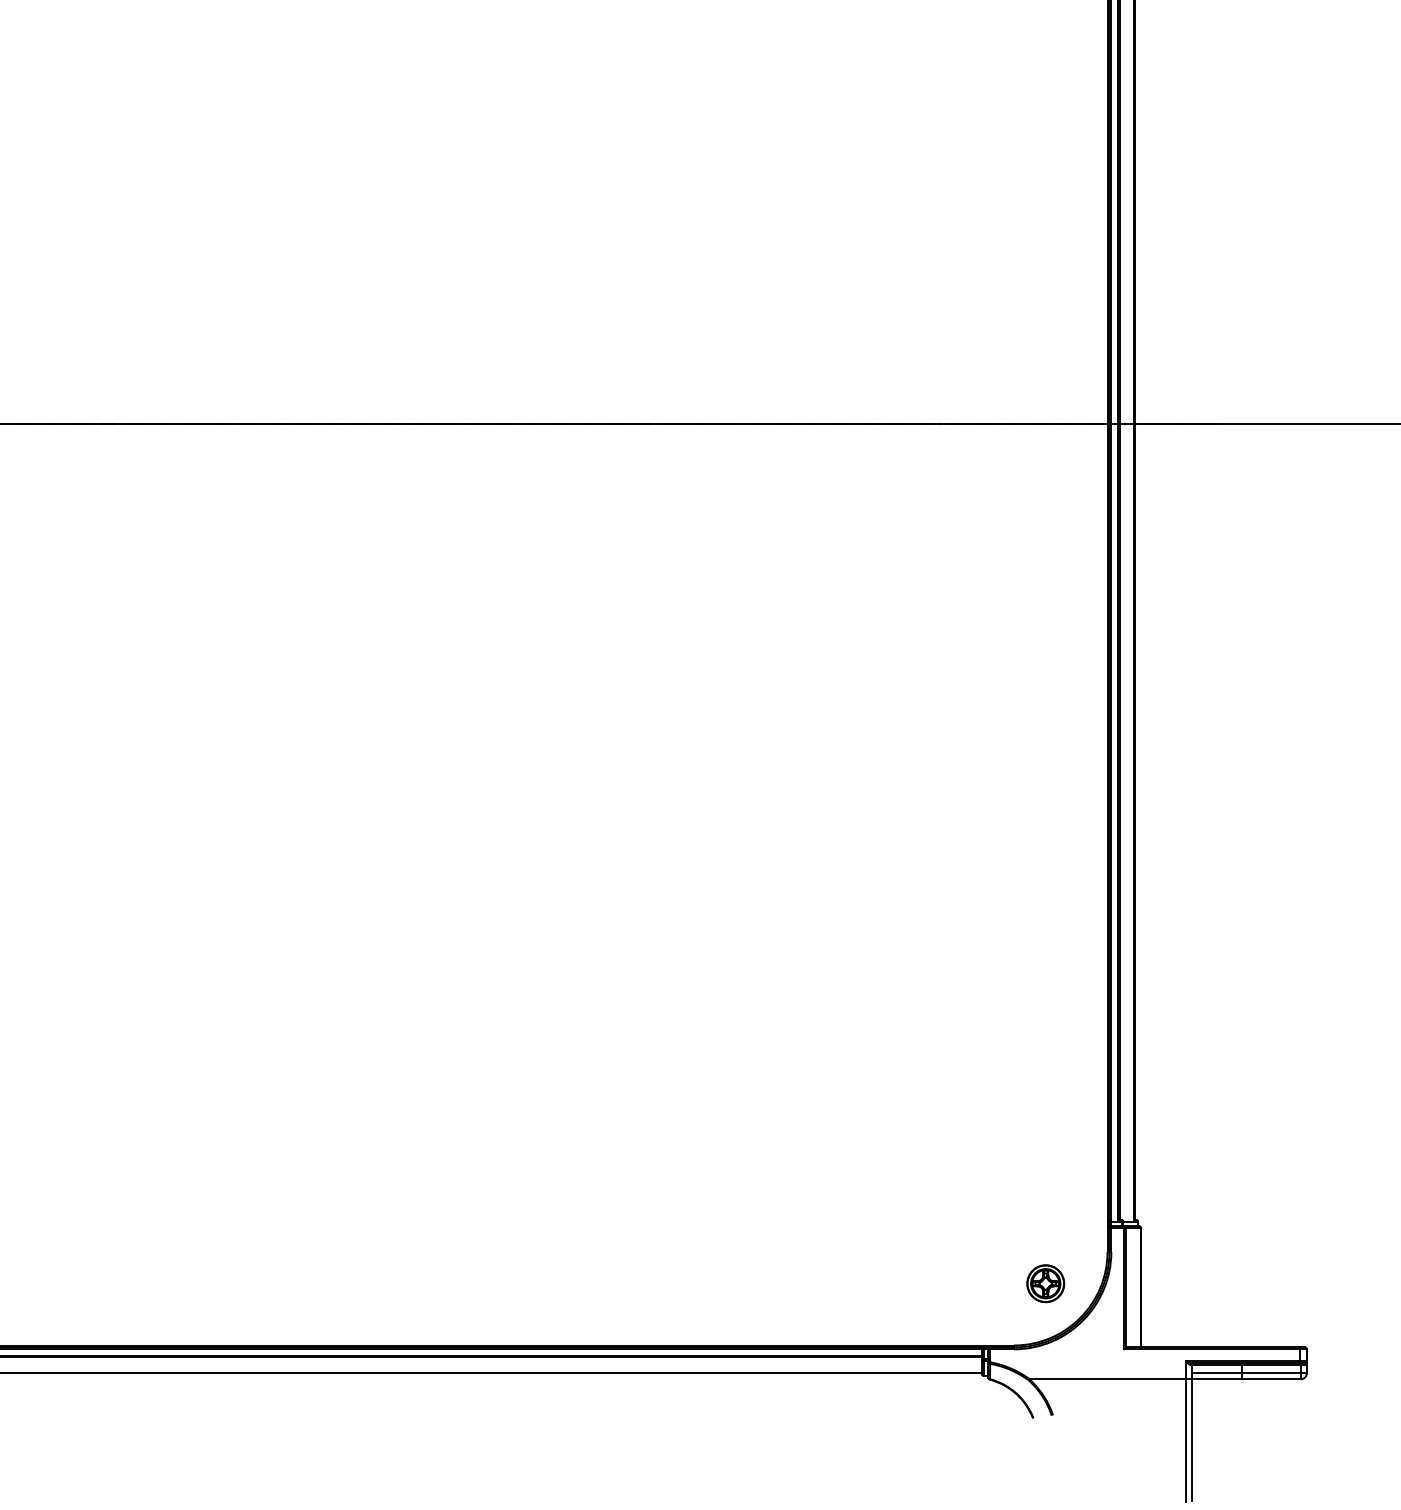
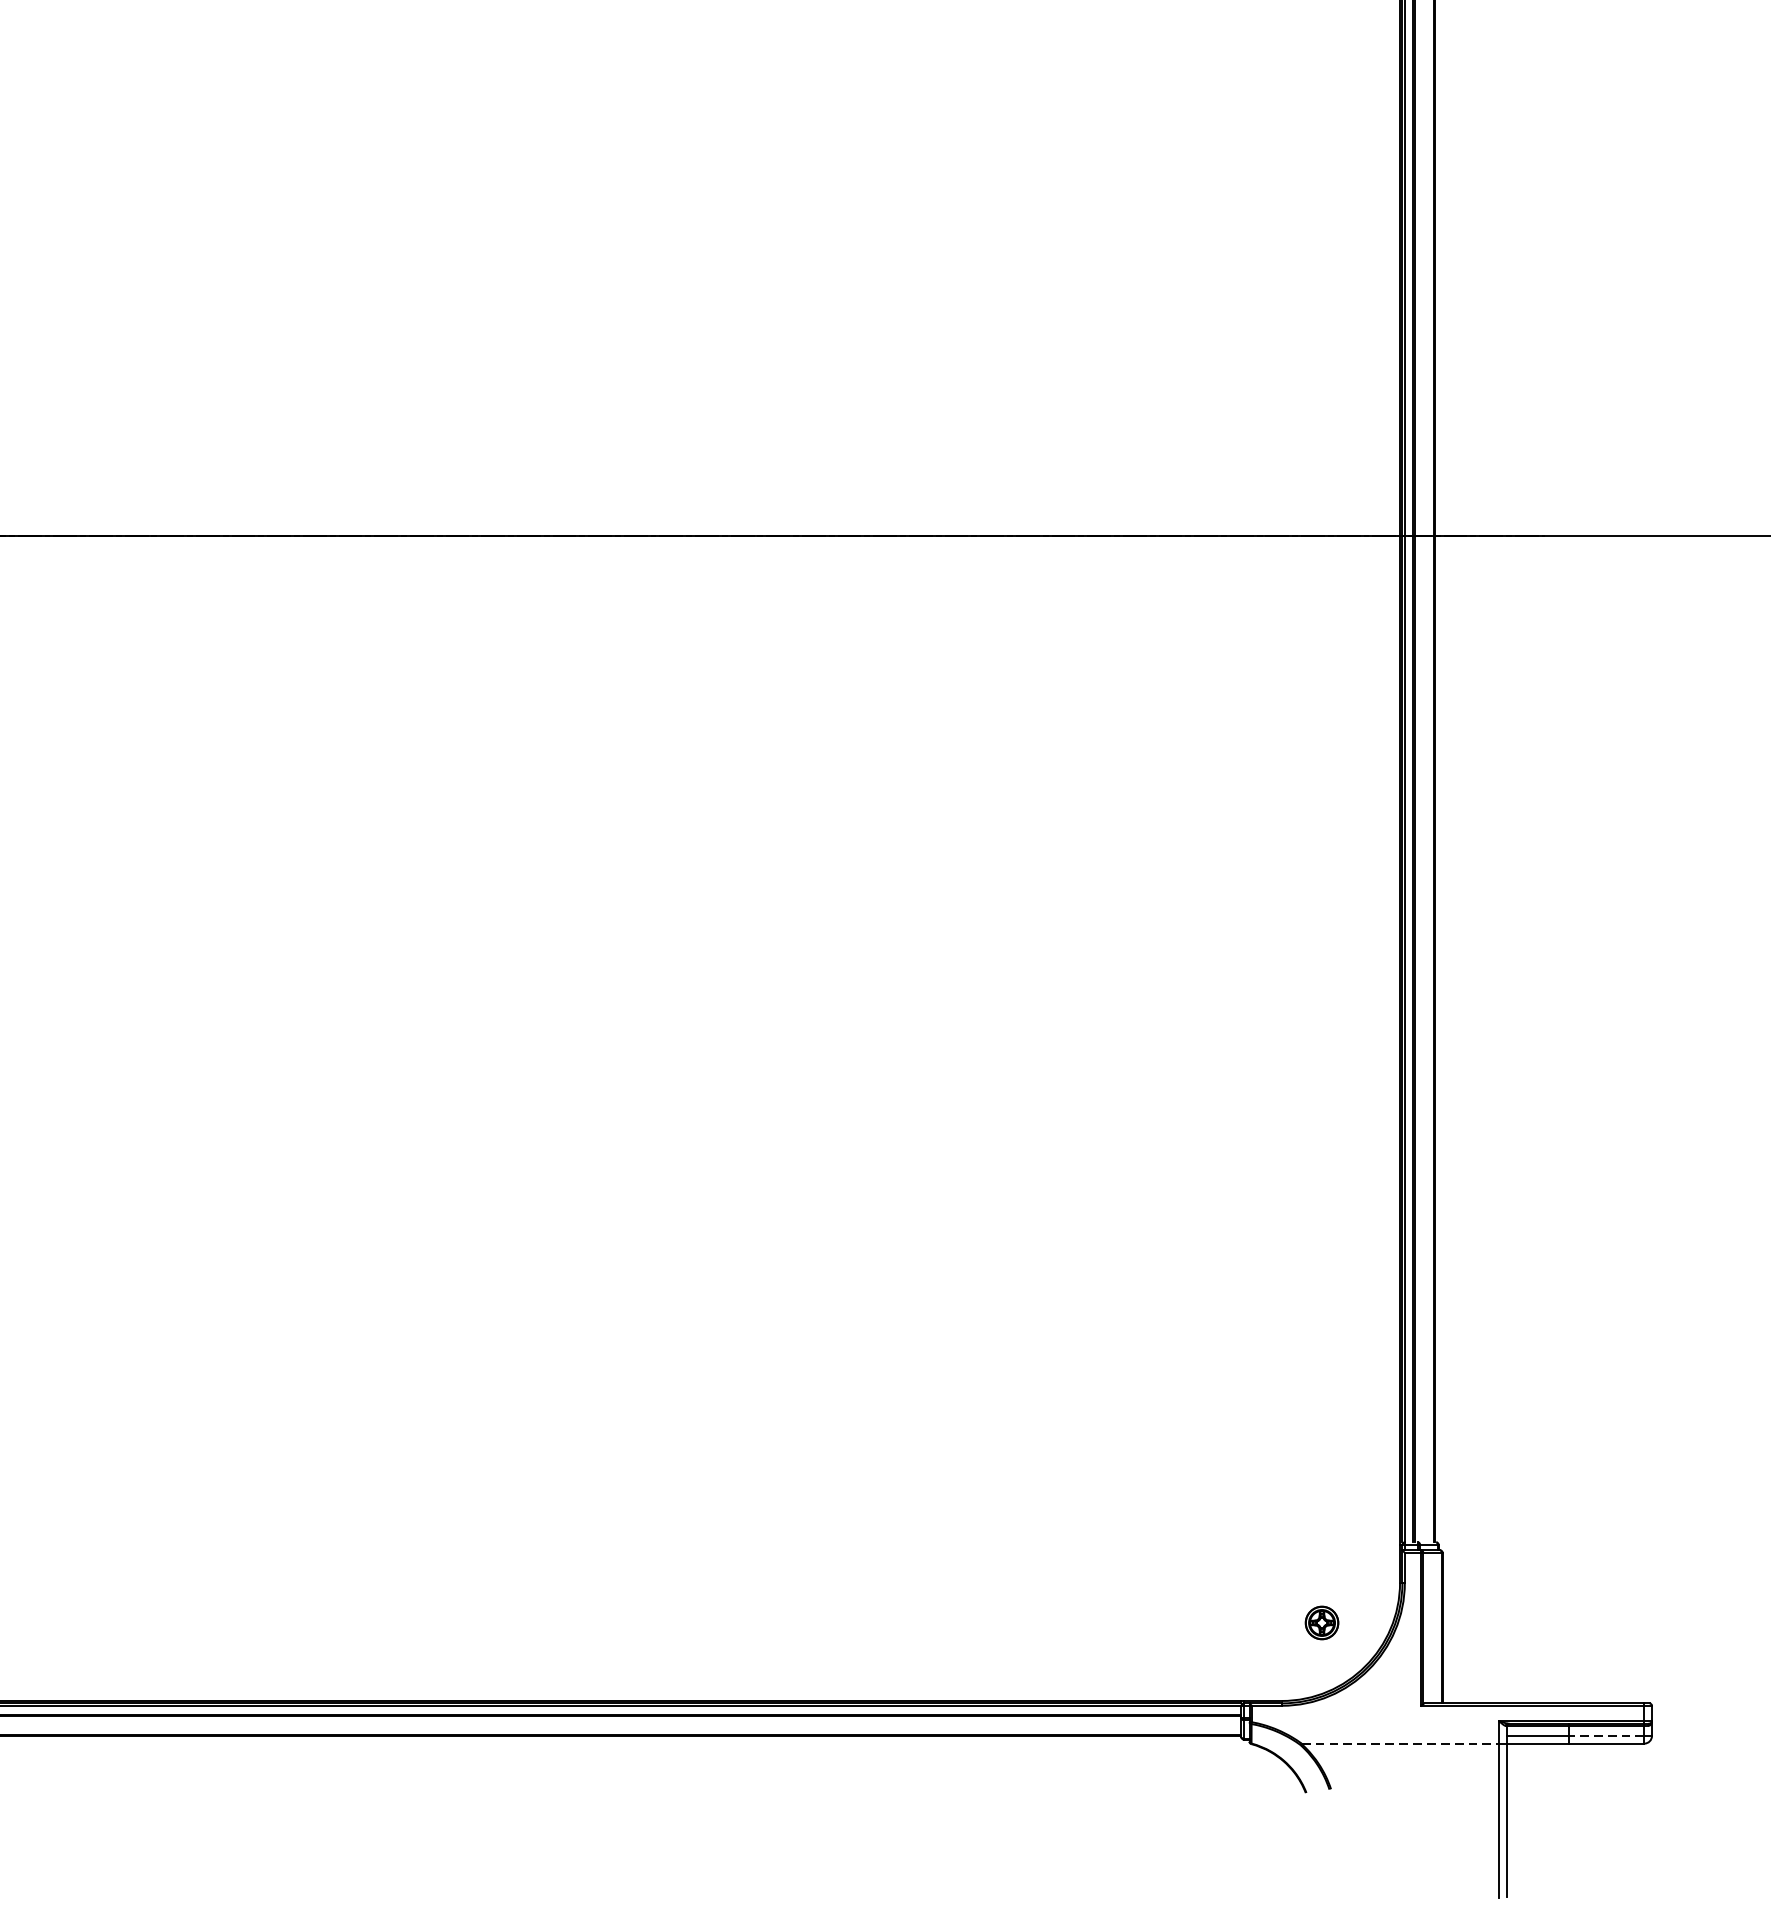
part: (1045, 1283) -> (1321, 1622), size x0.7
line: (1271, 1373) -> (1607, 1736), solid -> dashed
line: (1108, 1379) -> (1401, 1743), solid -> dashed

